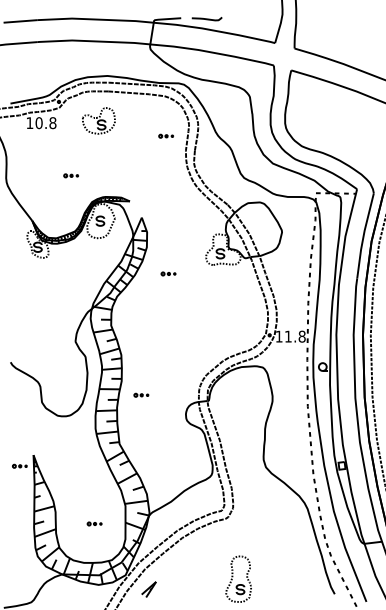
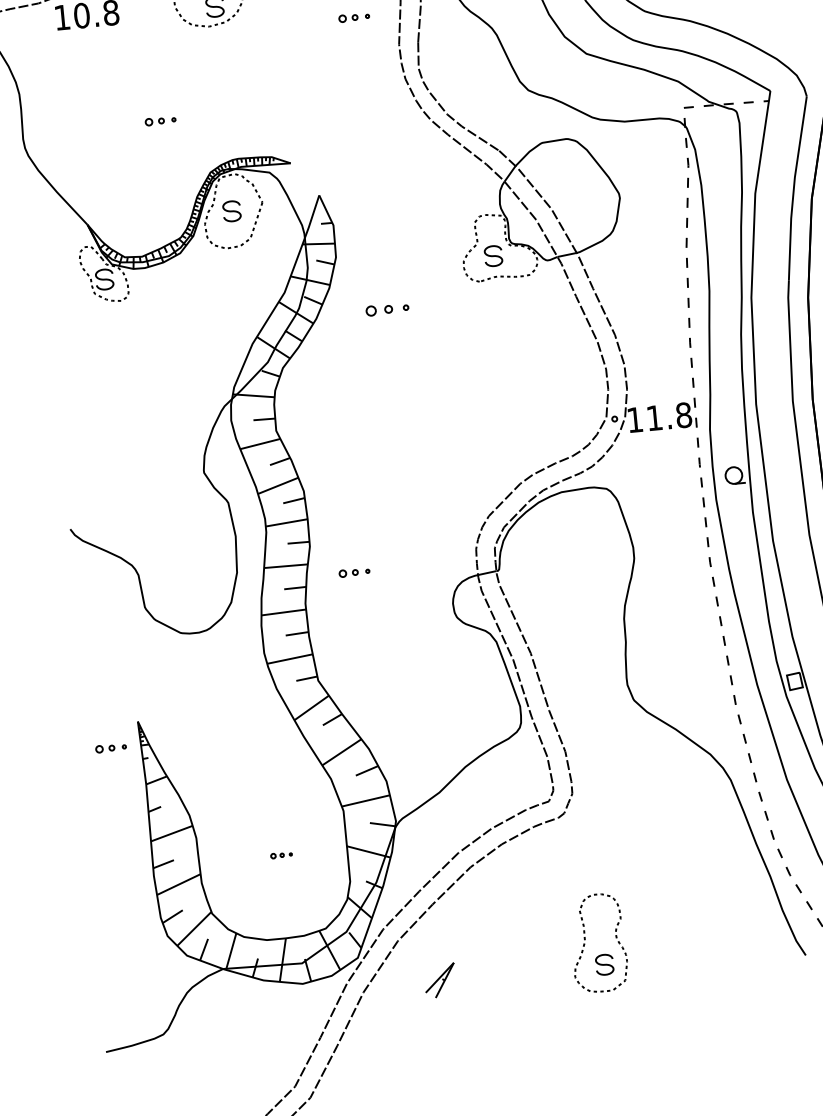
part: (168, 273) -> (387, 308), size x1.4
part: (94, 523) -> (281, 854), size x0.7
part: (148, 589) -> (439, 980), moved

